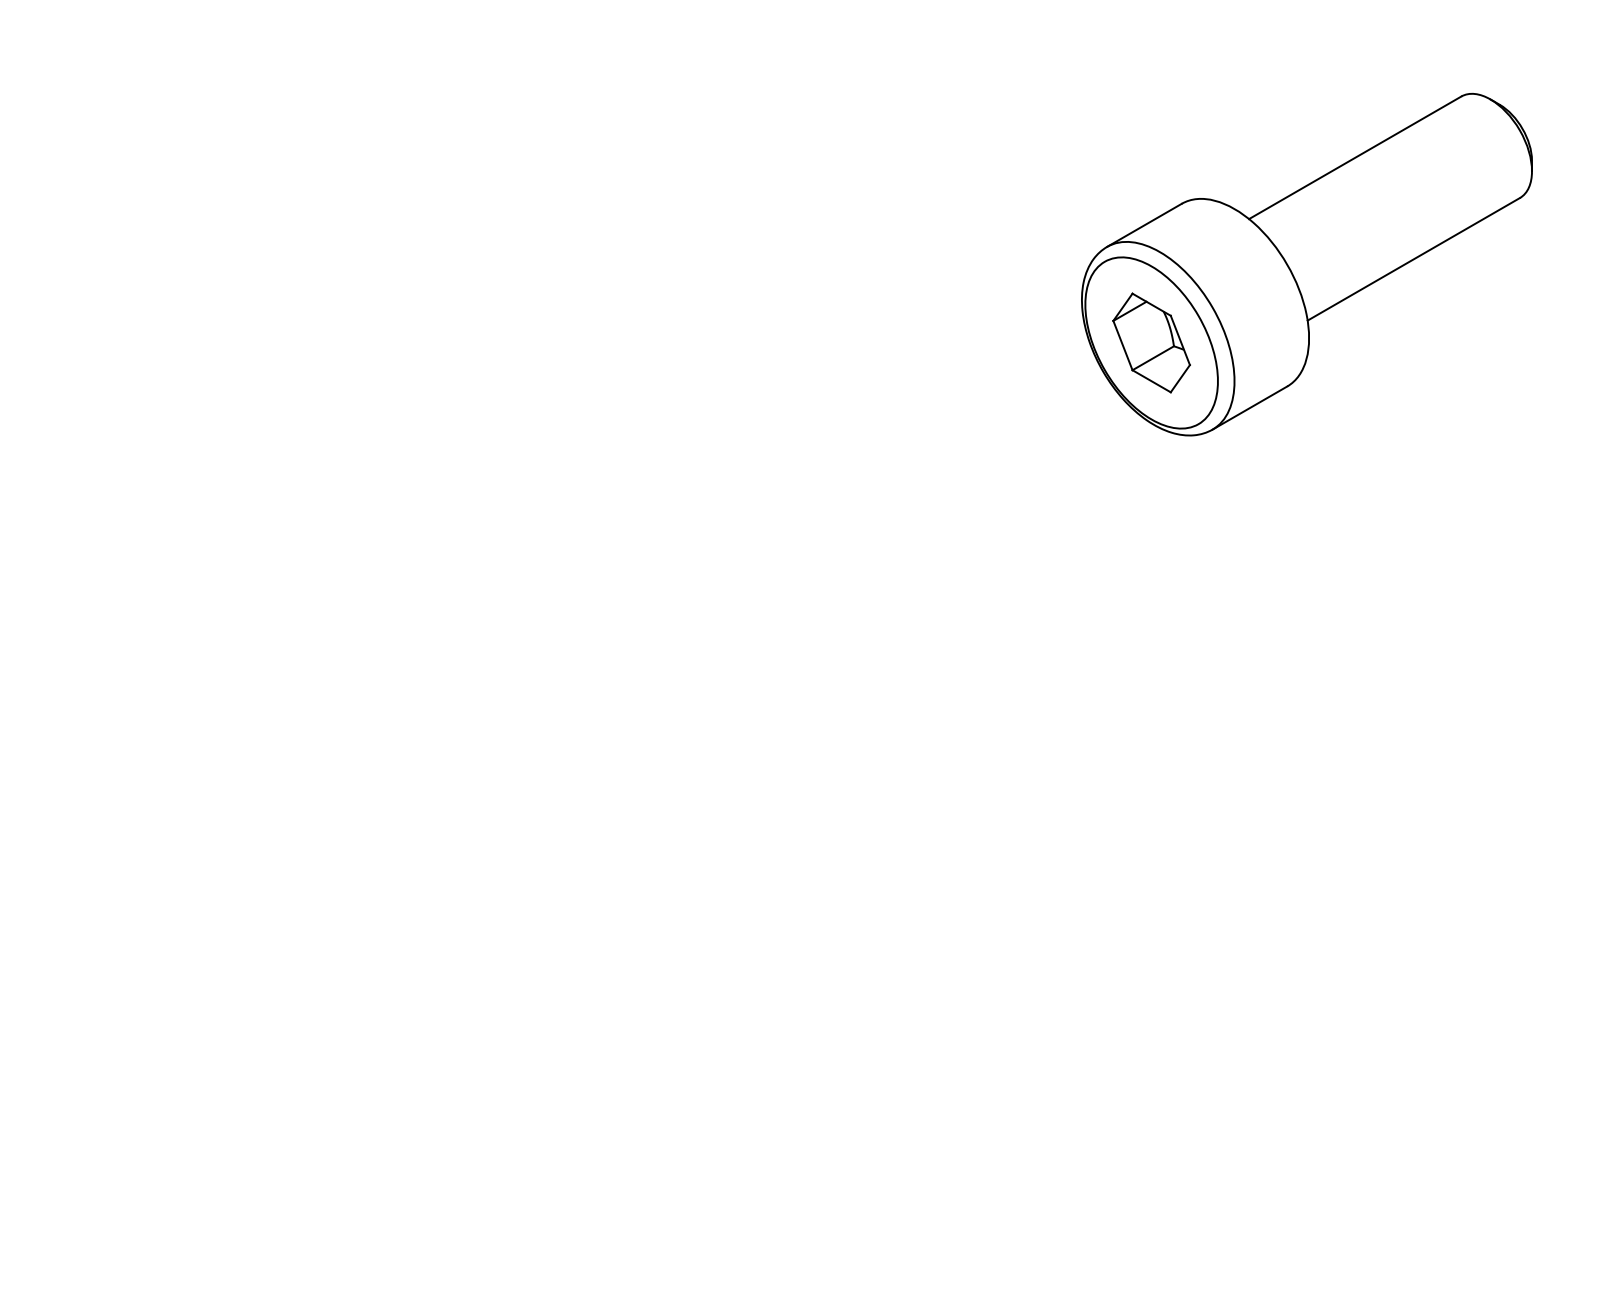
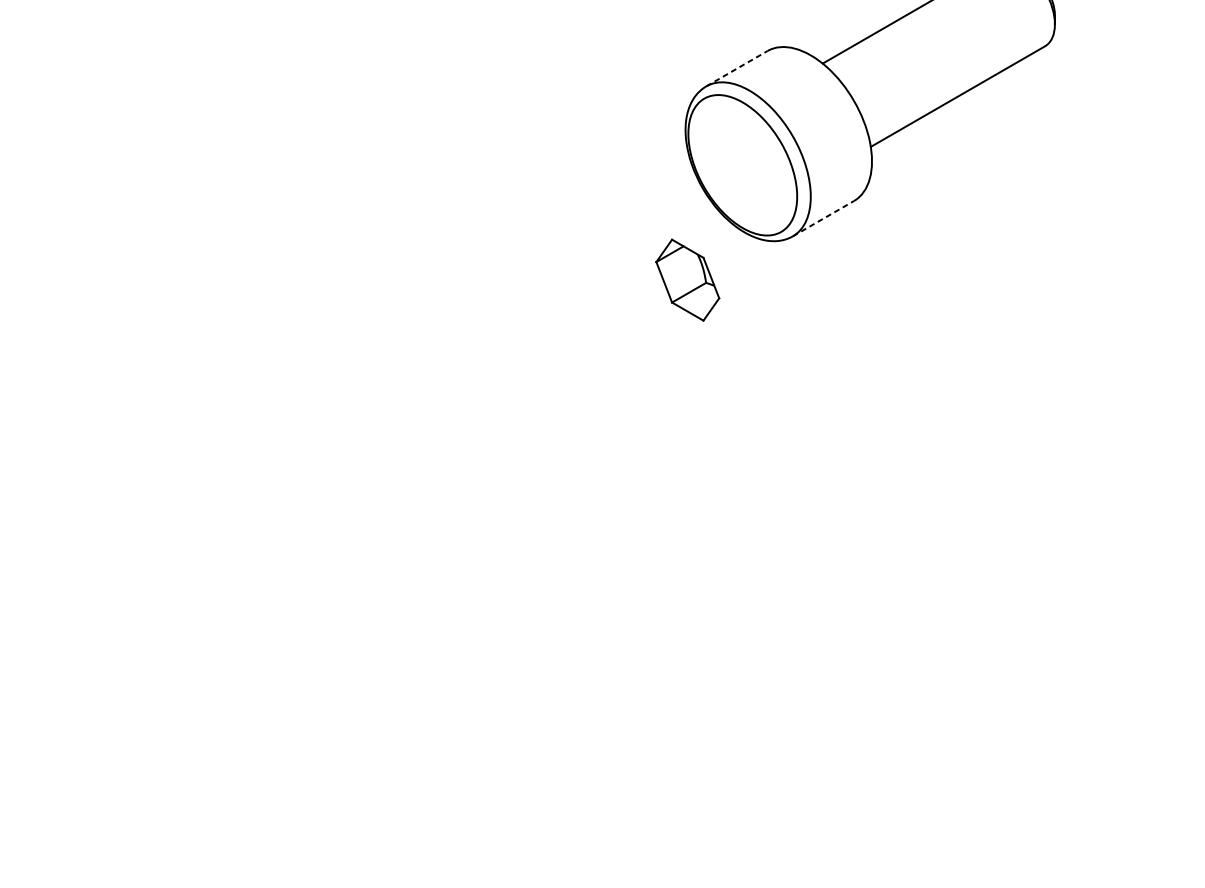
line: (1144, 225) -> (736, 68), solid -> dashed
part: (1151, 342) -> (687, 279), moved
line: (1250, 407) -> (823, 218), solid -> dashed

